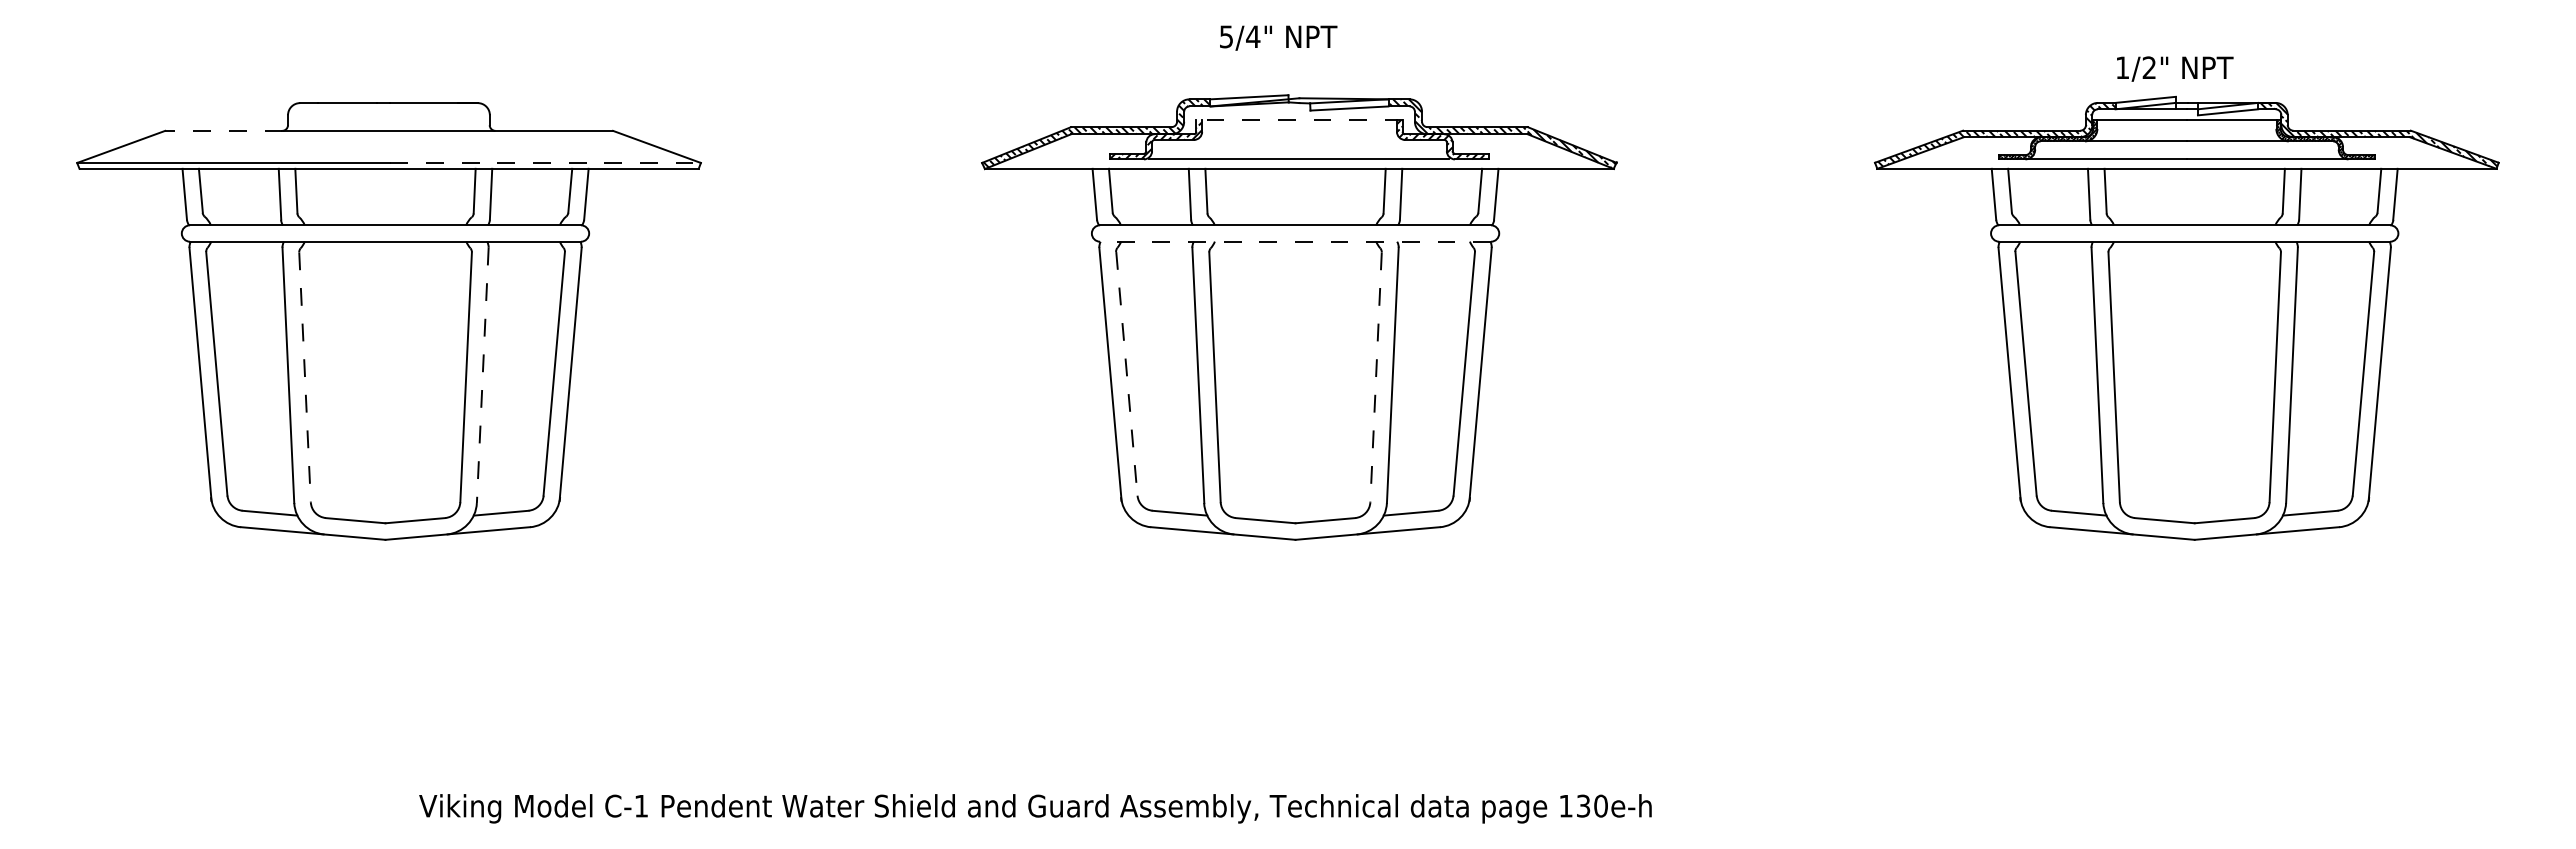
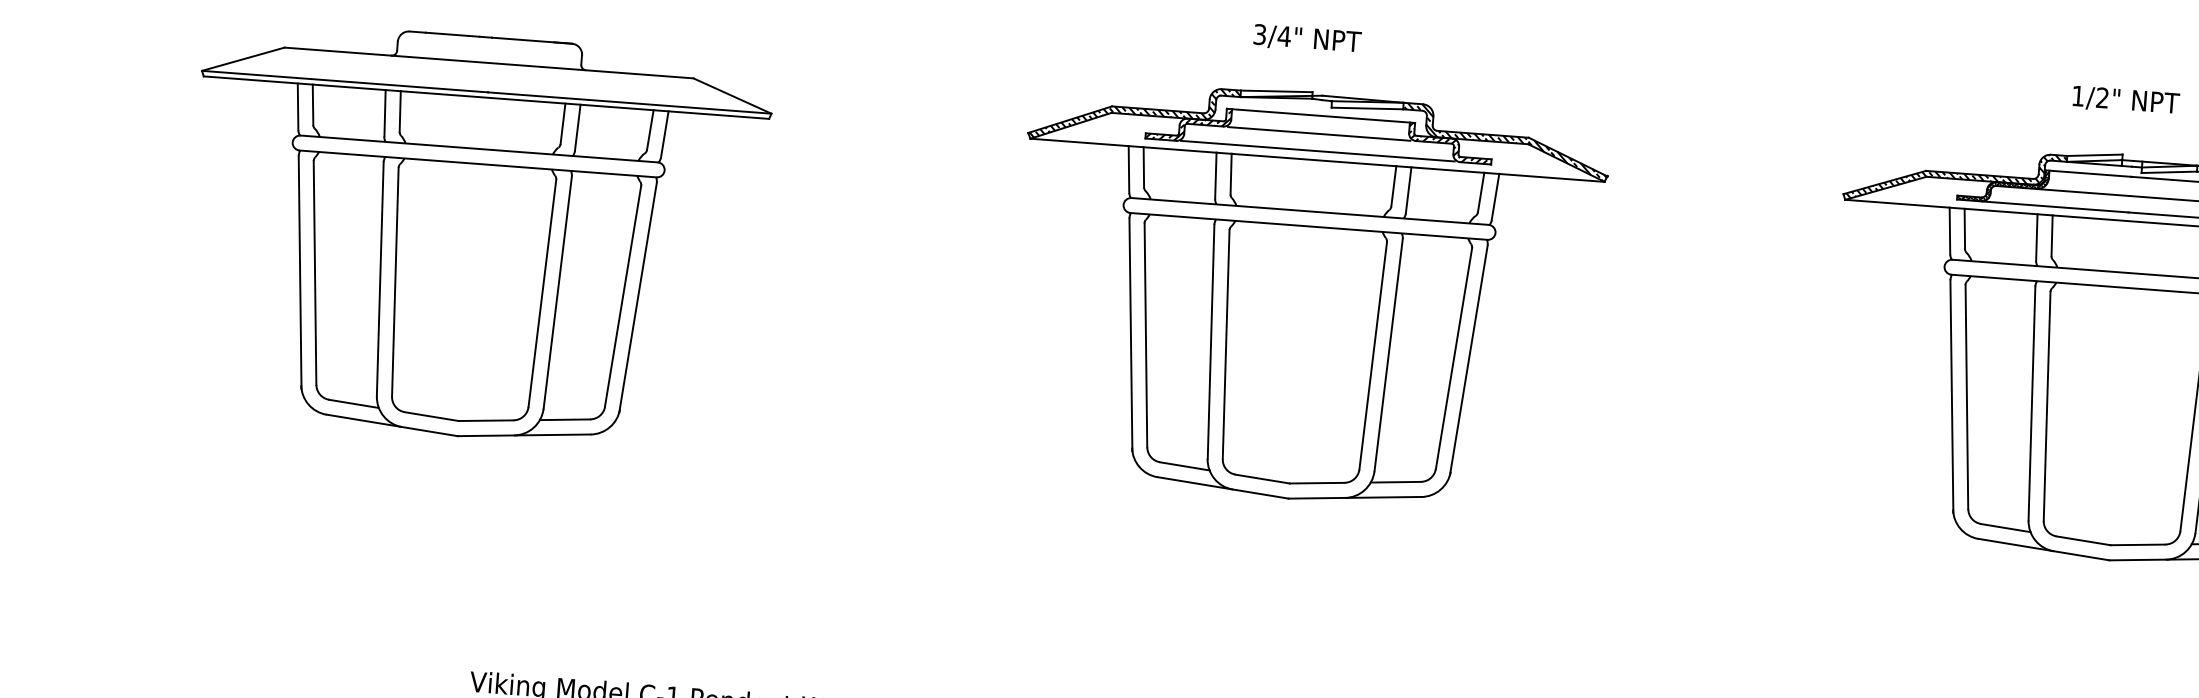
text: (1226, 36) -> (1260, 34), 5/4" -> 3/4"
text: (2175, 68) -> (2126, 100), moved
line: (1299, 120) -> (1320, 116), dashed -> solid
line: (223, 130) -> (337, 51), dashed -> solid
line: (1298, 140) -> (1318, 134), added
line: (545, 162) -> (629, 102), dashed -> solid
line: (1295, 241) -> (1308, 226), dashed -> solid
line: (1126, 374) -> (1145, 336), dashed -> solid
line: (482, 375) -> (557, 292), dashed -> solid
line: (305, 377) -> (395, 282), dashed -> solid
line: (1376, 377) -> (1373, 355), dashed -> solid

